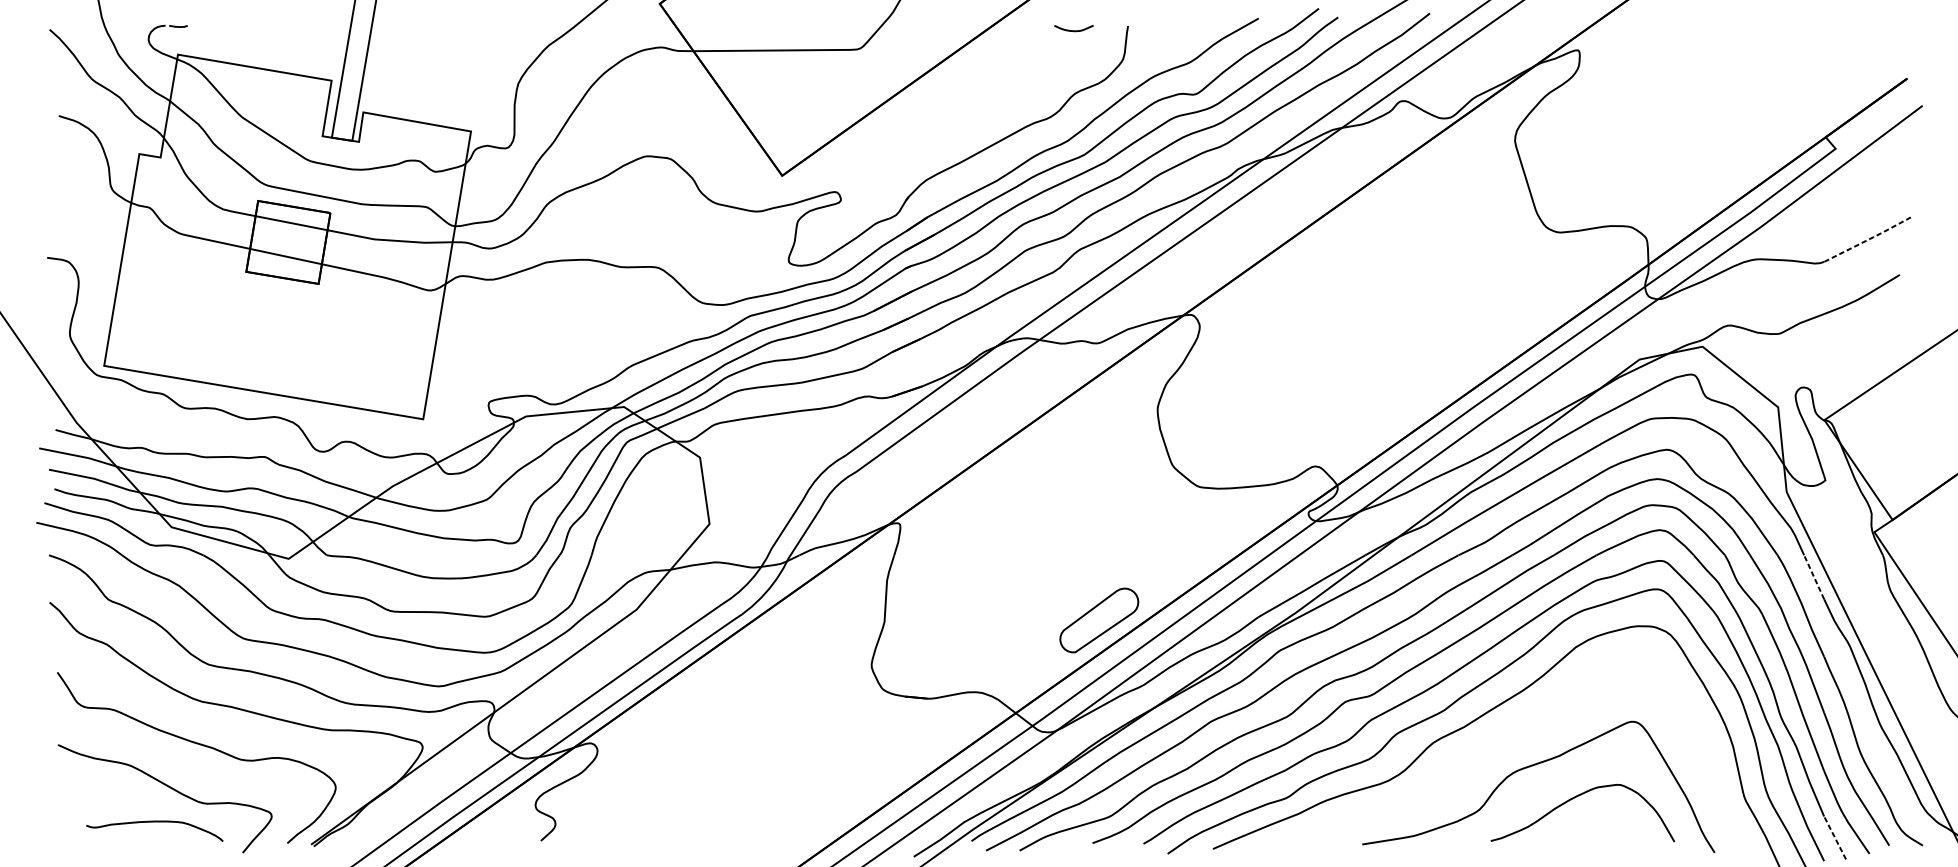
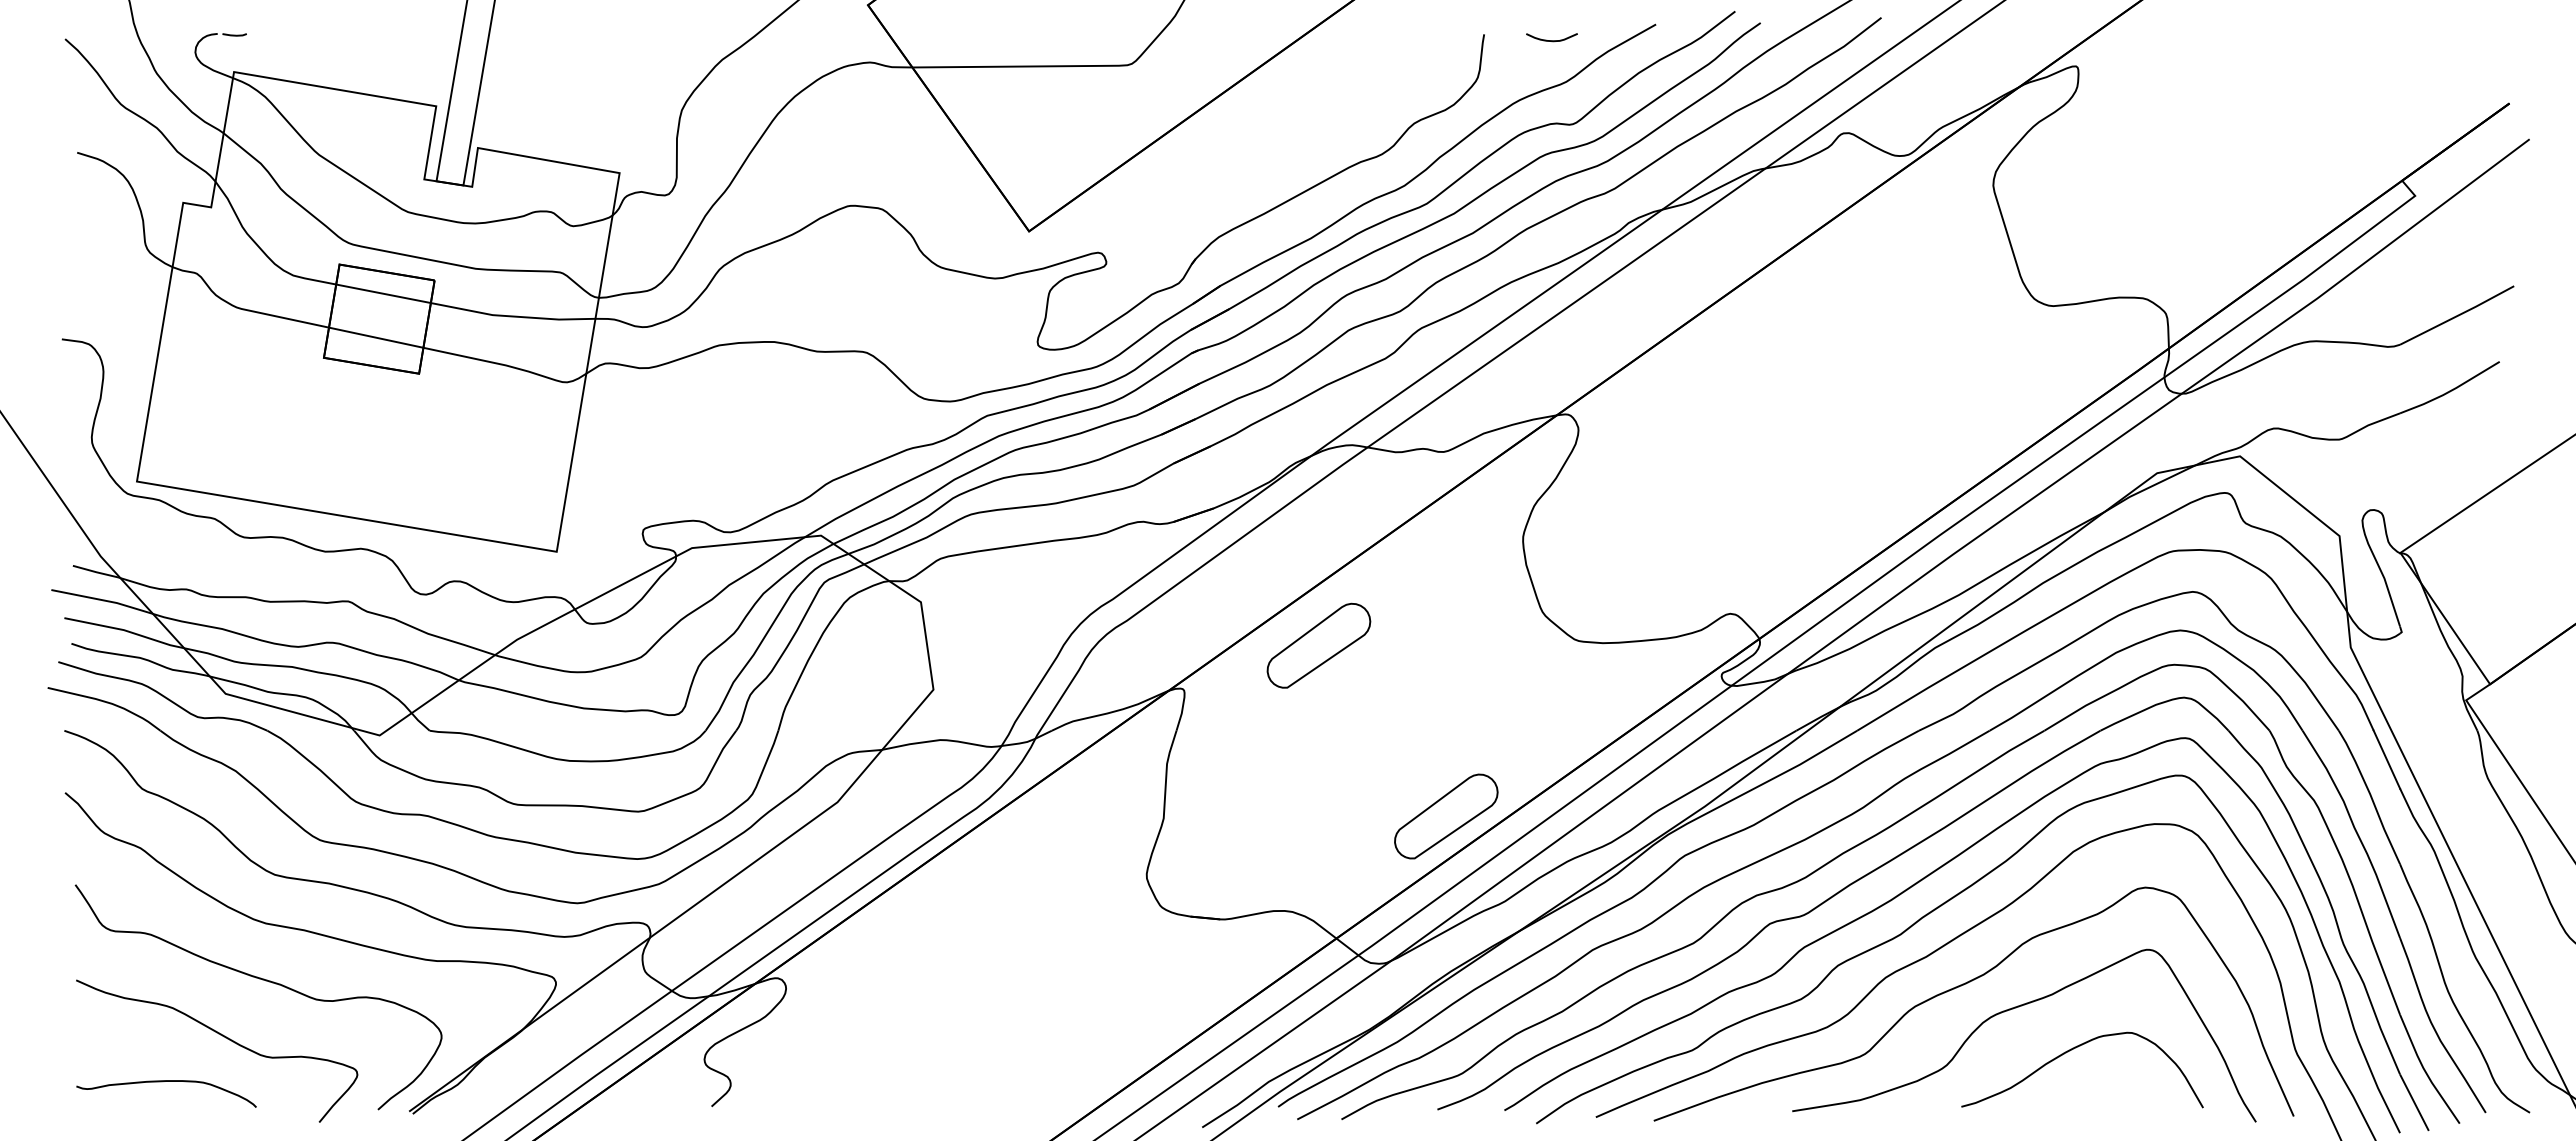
curve: (1073, 30) -> (1551, 40), moved
line: (1868, 239) -> (2458, 315), dashed -> solid
part: (1002, 490) -> (1318, 645), added
line: (1813, 577) -> (2386, 759), dashed -> solid
curve: (1494, 748) -> (1966, 984), added
curve: (152, 822) -> (163, 1082), moved
line: (1835, 837) -> (2414, 1102), dashed -> solid

